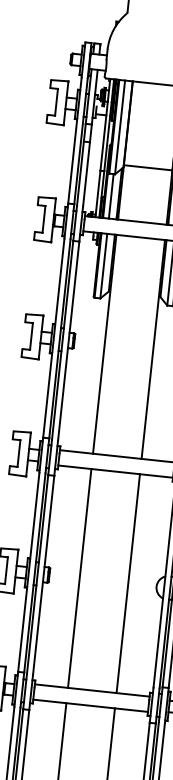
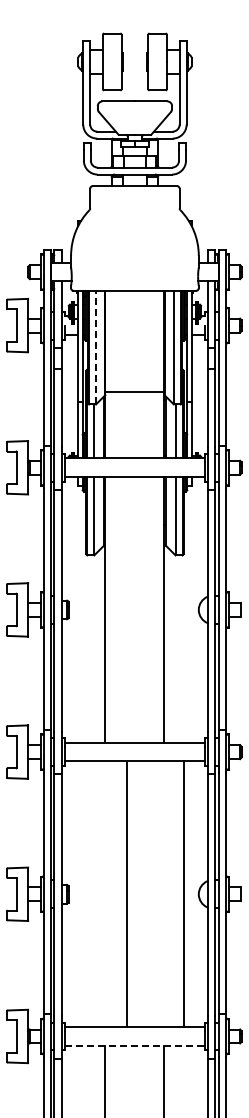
line: (120, 127) -> (96, 347), solid -> dashed
line: (79, 578) -> (127, 894), moved
line: (128, 583) -> (184, 894), moved
line: (90, 705) -> (134, 1045), solid -> dashed

